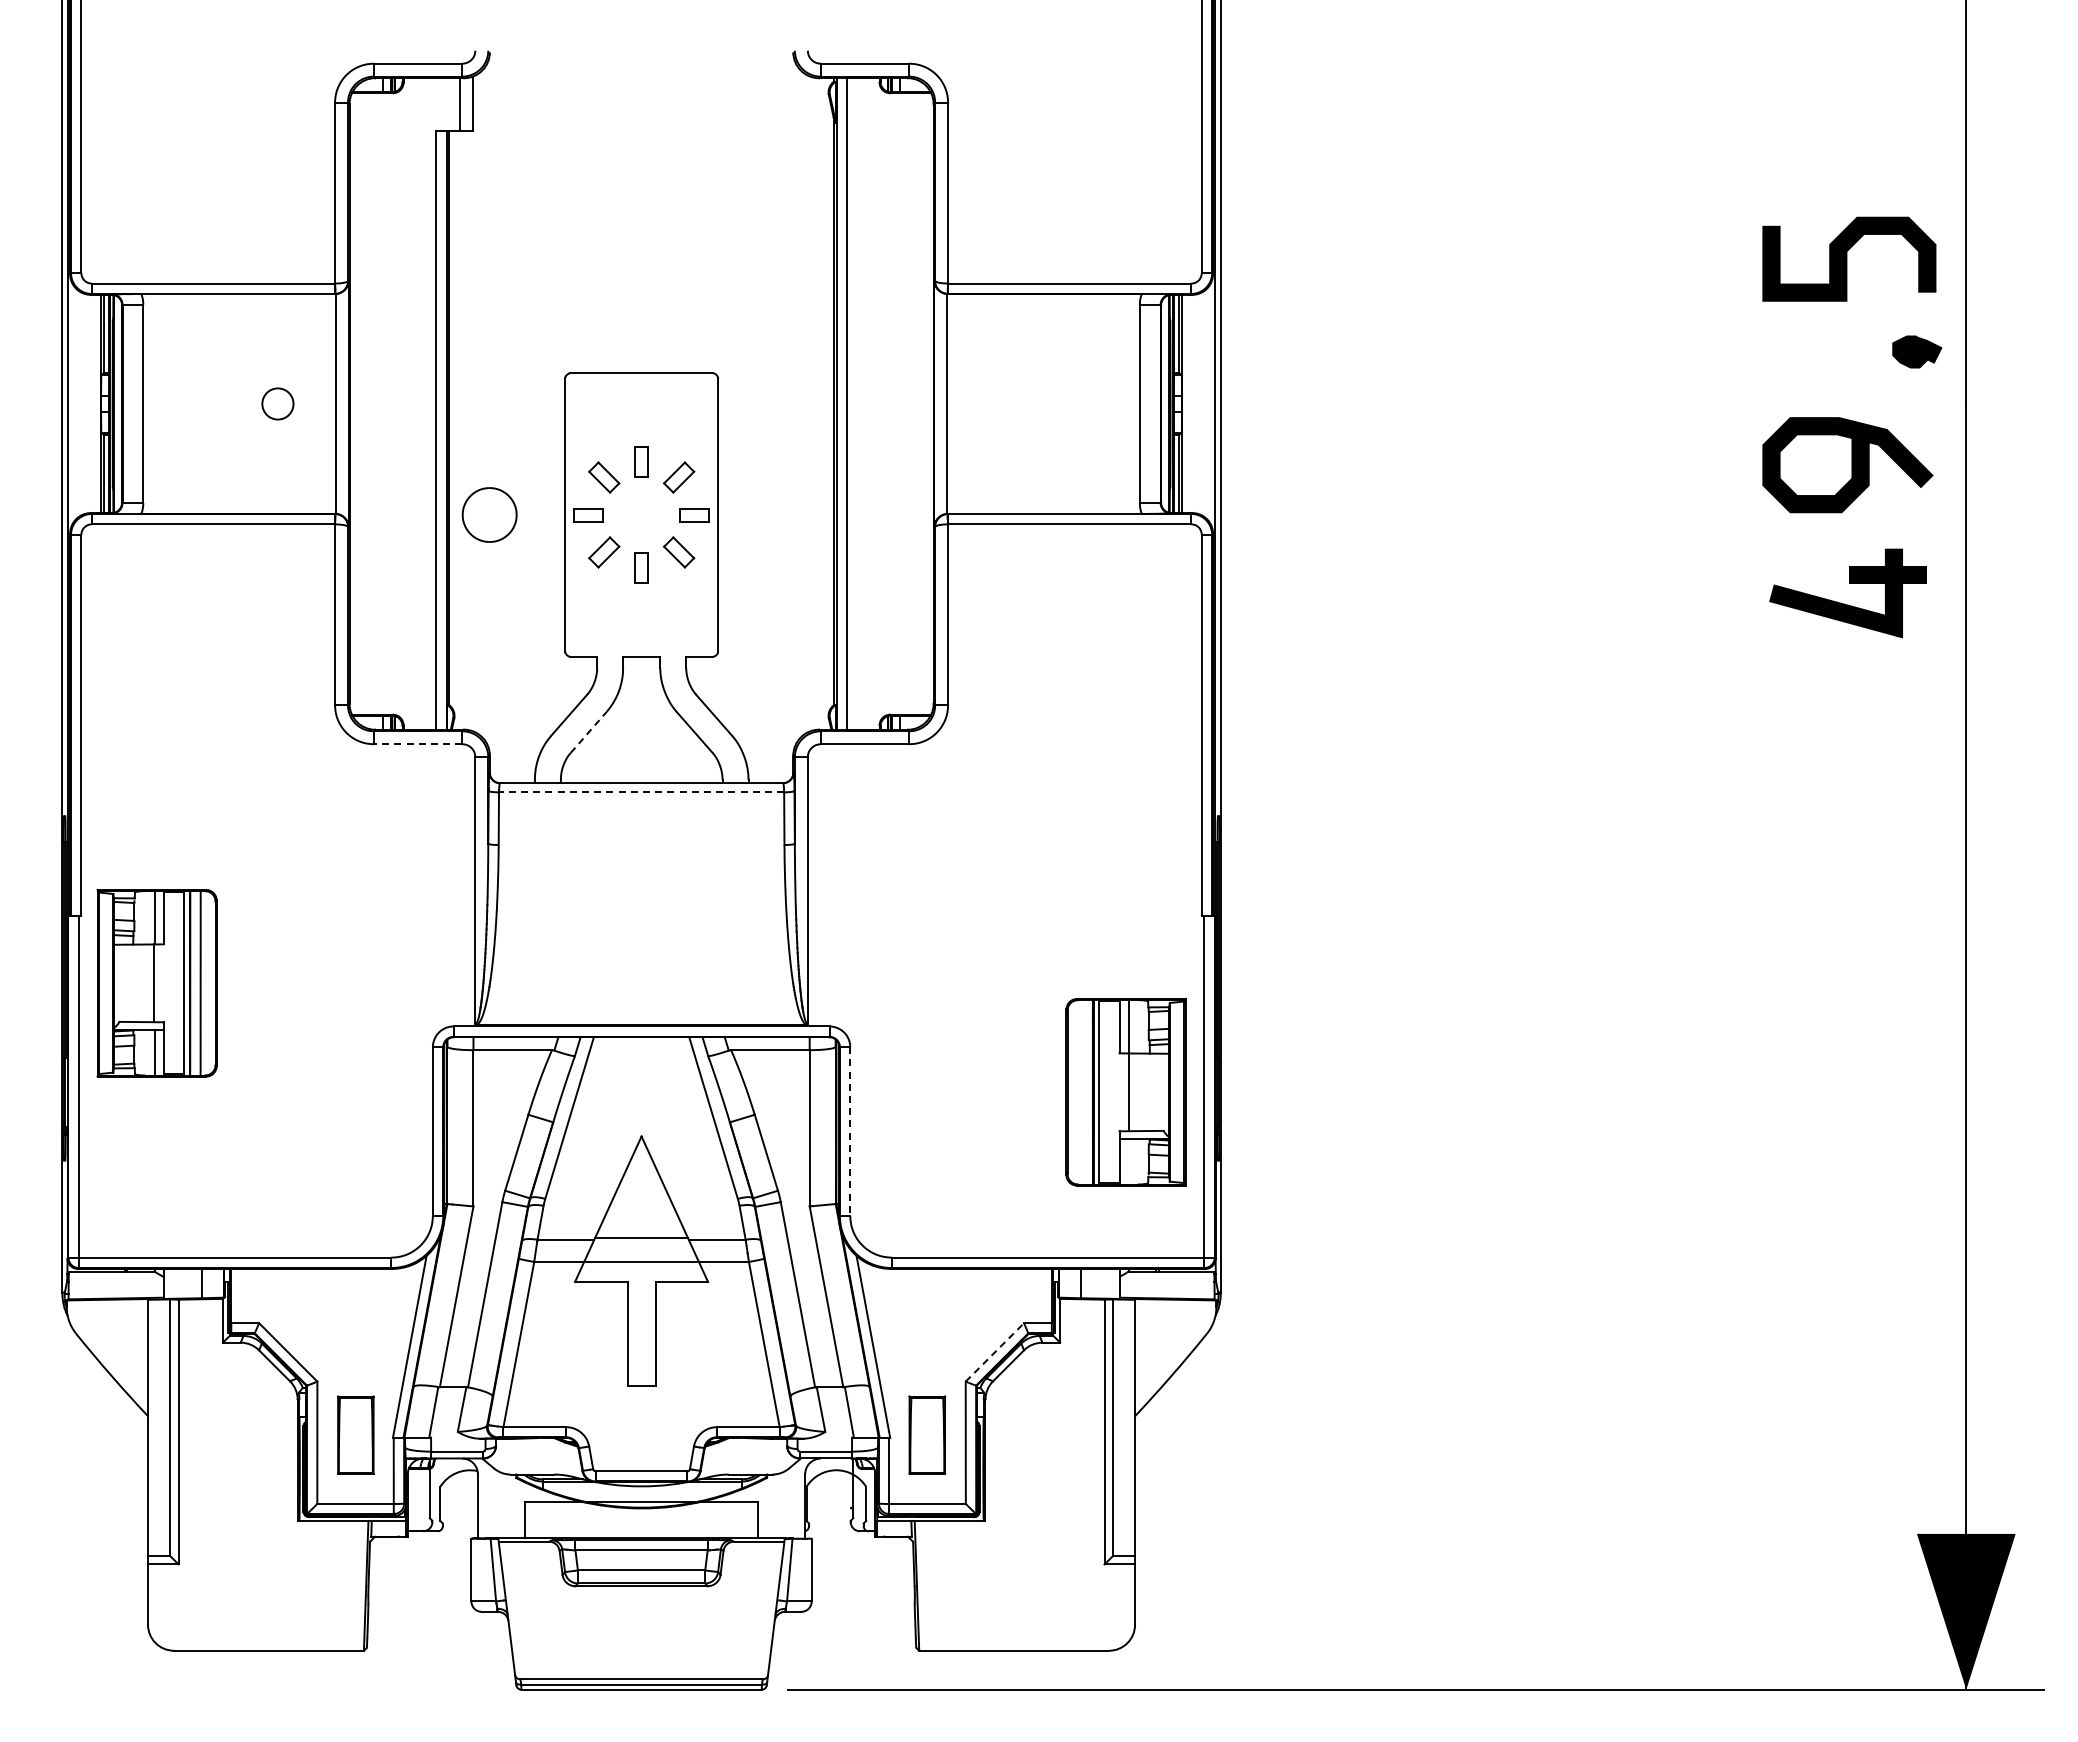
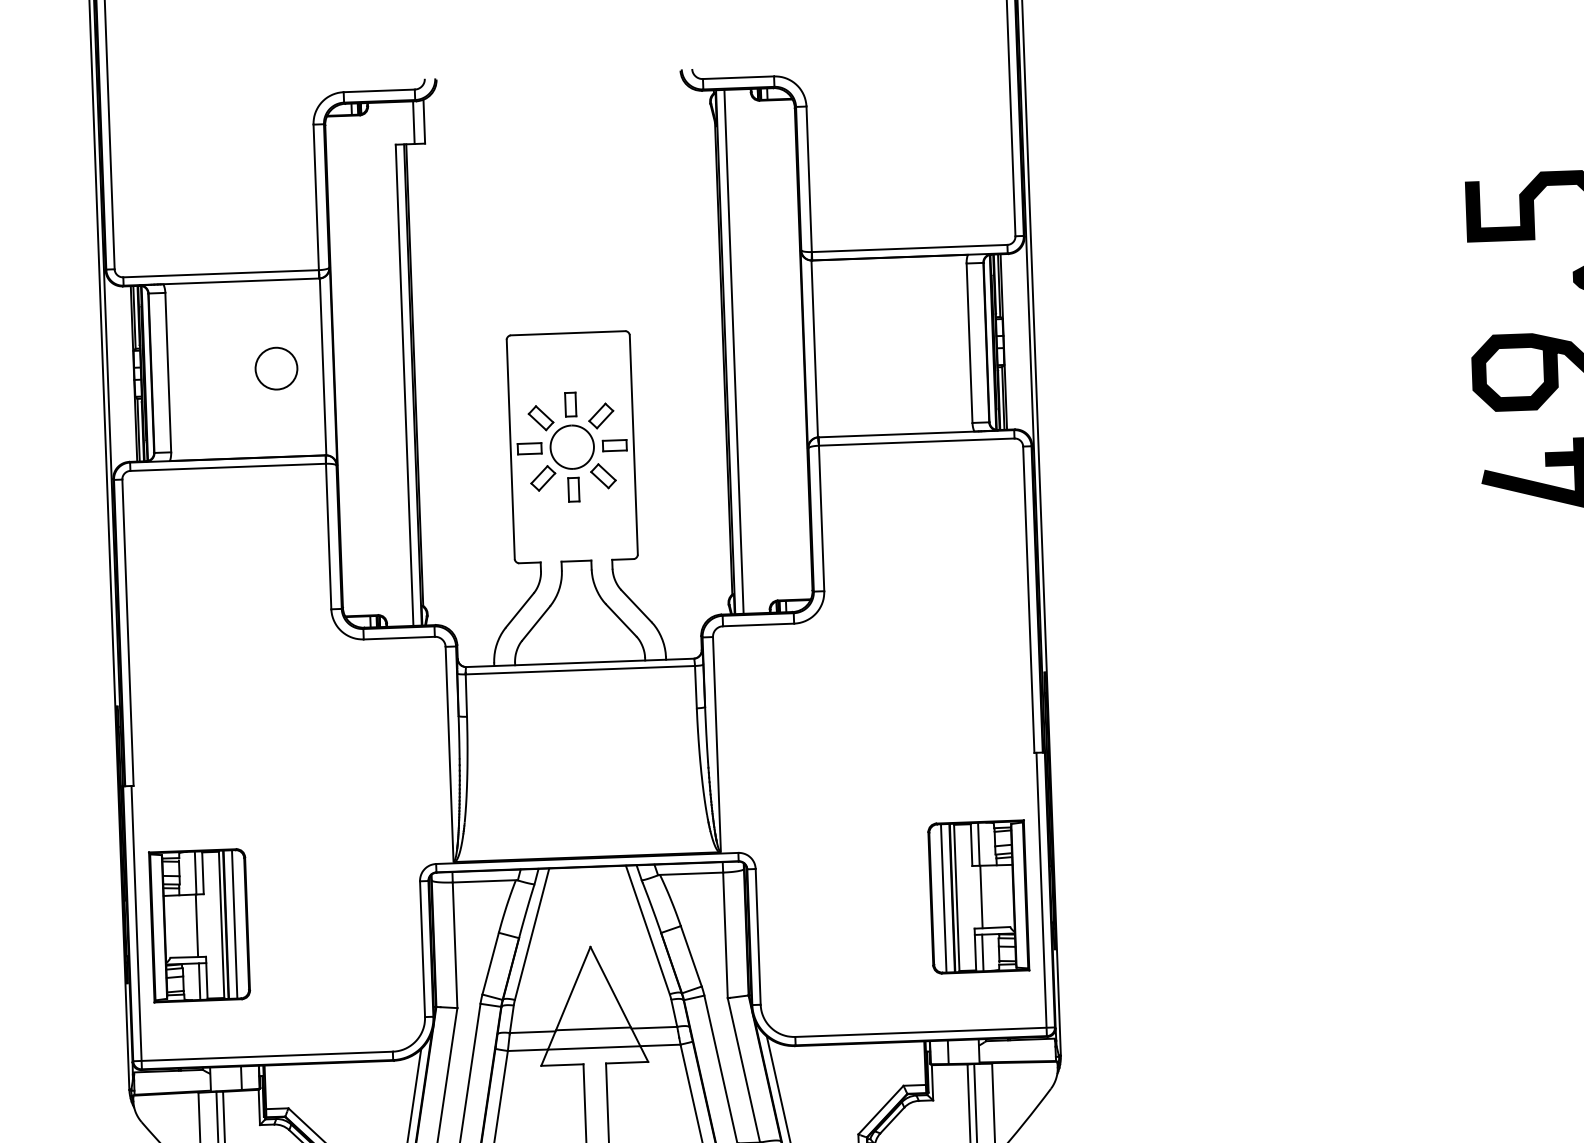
circle: (277, 403) -> (276, 368), size x1.67
part: (489, 514) -> (572, 446), moved
line: (589, 732) -> (536, 623), dashed -> solid
line: (417, 744) -> (398, 638), dashed -> solid
line: (641, 792) -> (580, 670), dashed -> solid
part: (156, 983) -> (199, 925), moved
line: (1082, 1092) -> (943, 898), added
line: (850, 1132) -> (758, 937), dashed -> solid
line: (1128, 1161) -> (982, 952), added
line: (995, 1352) -> (881, 1110), dashed -> solid

